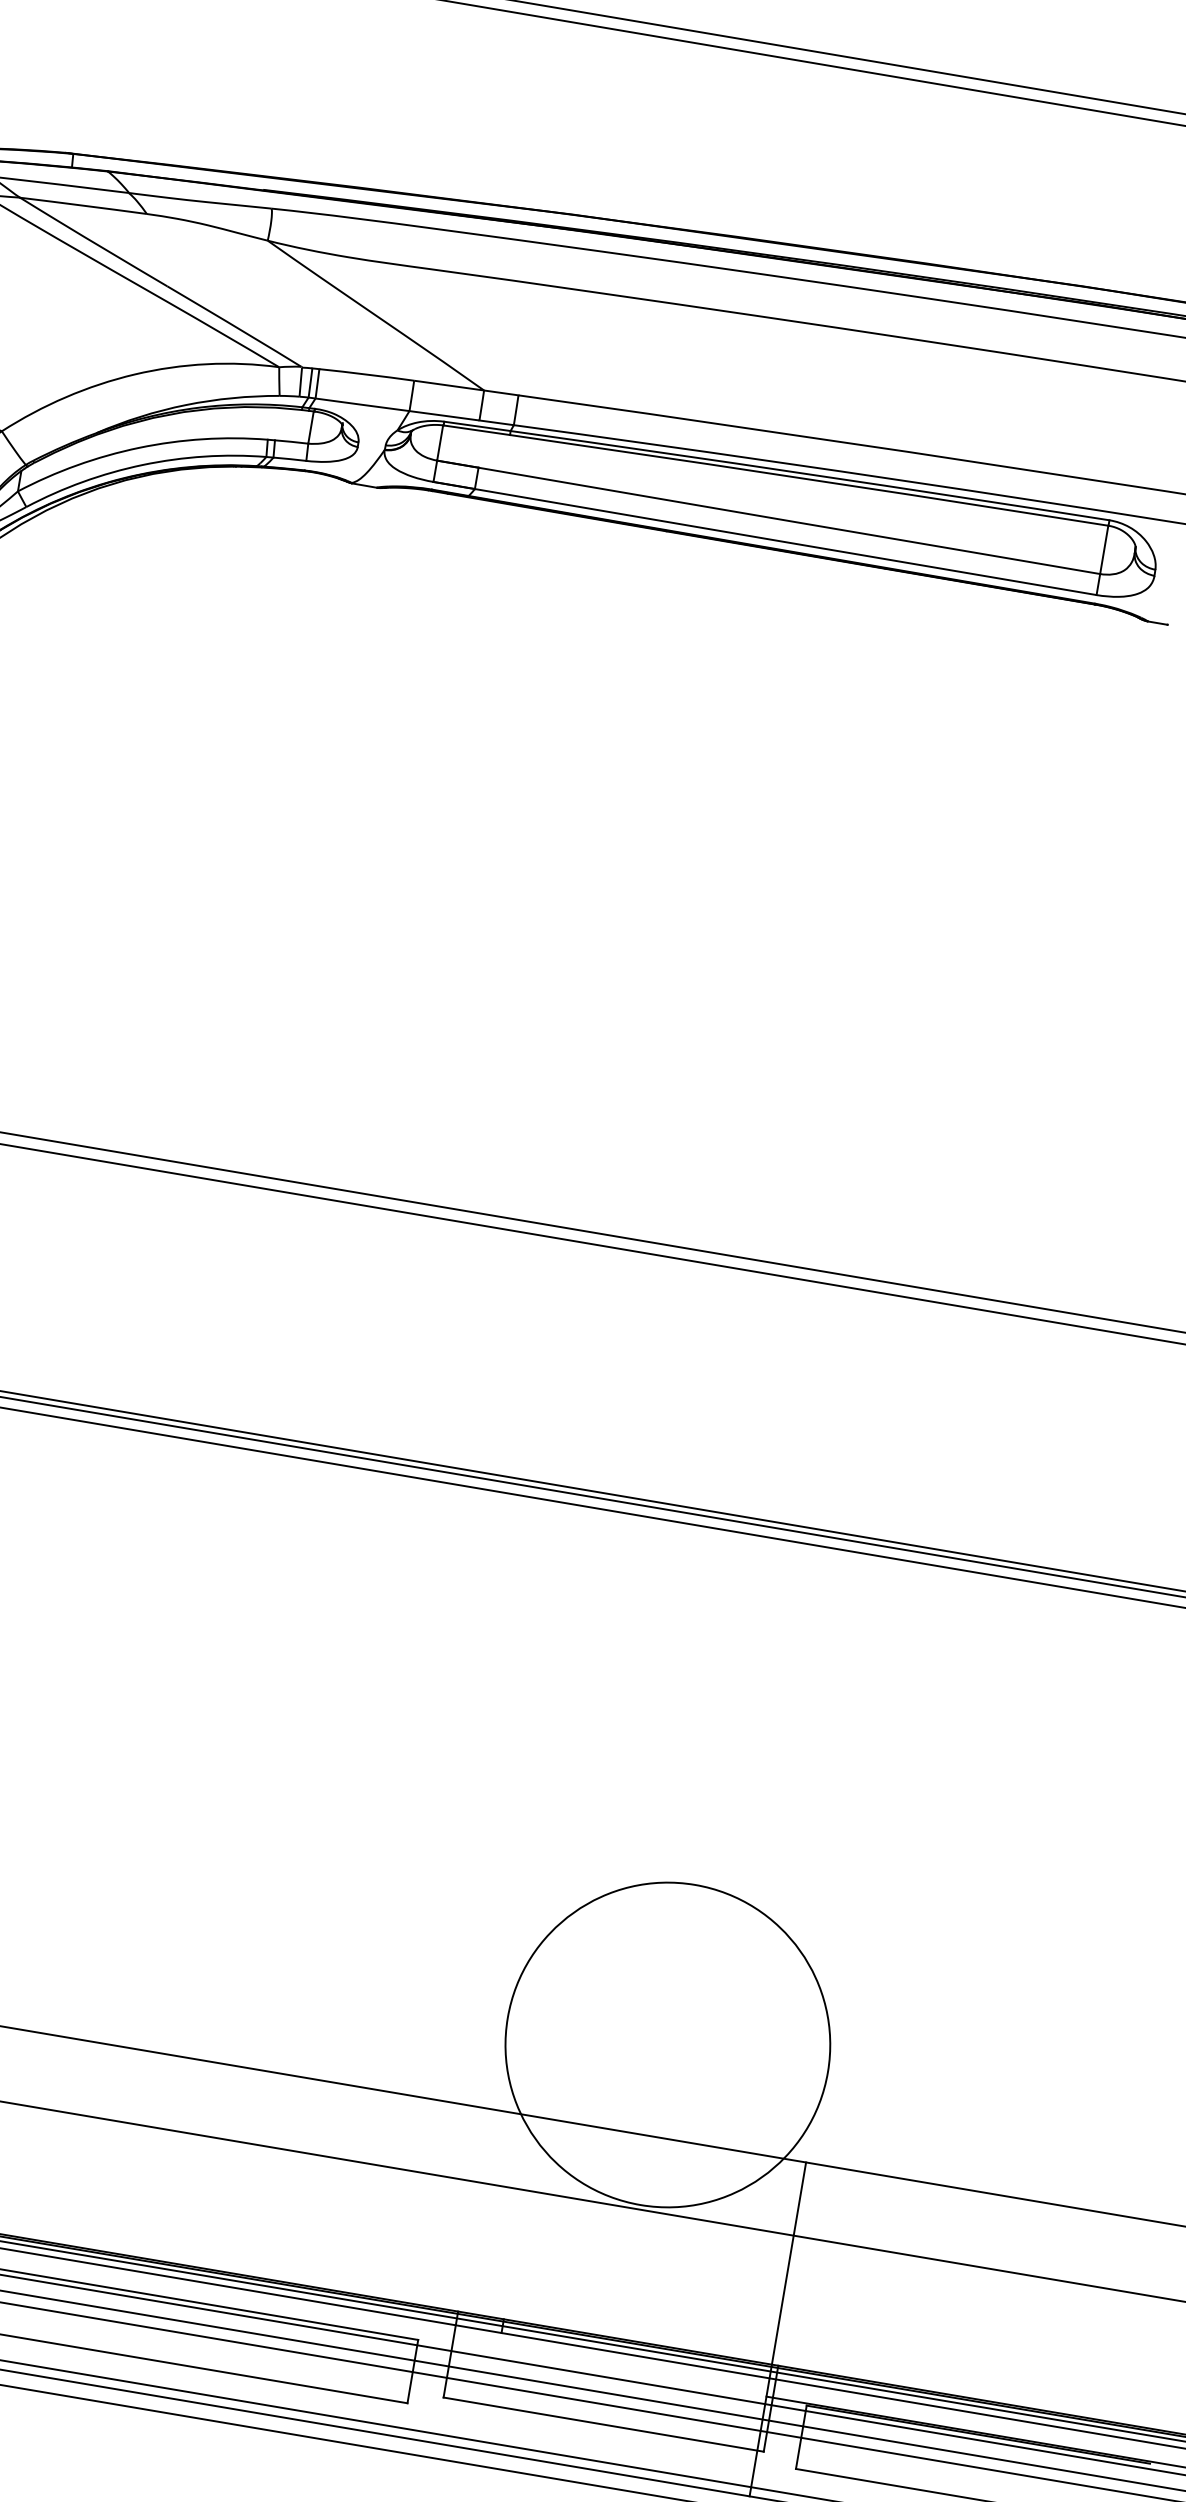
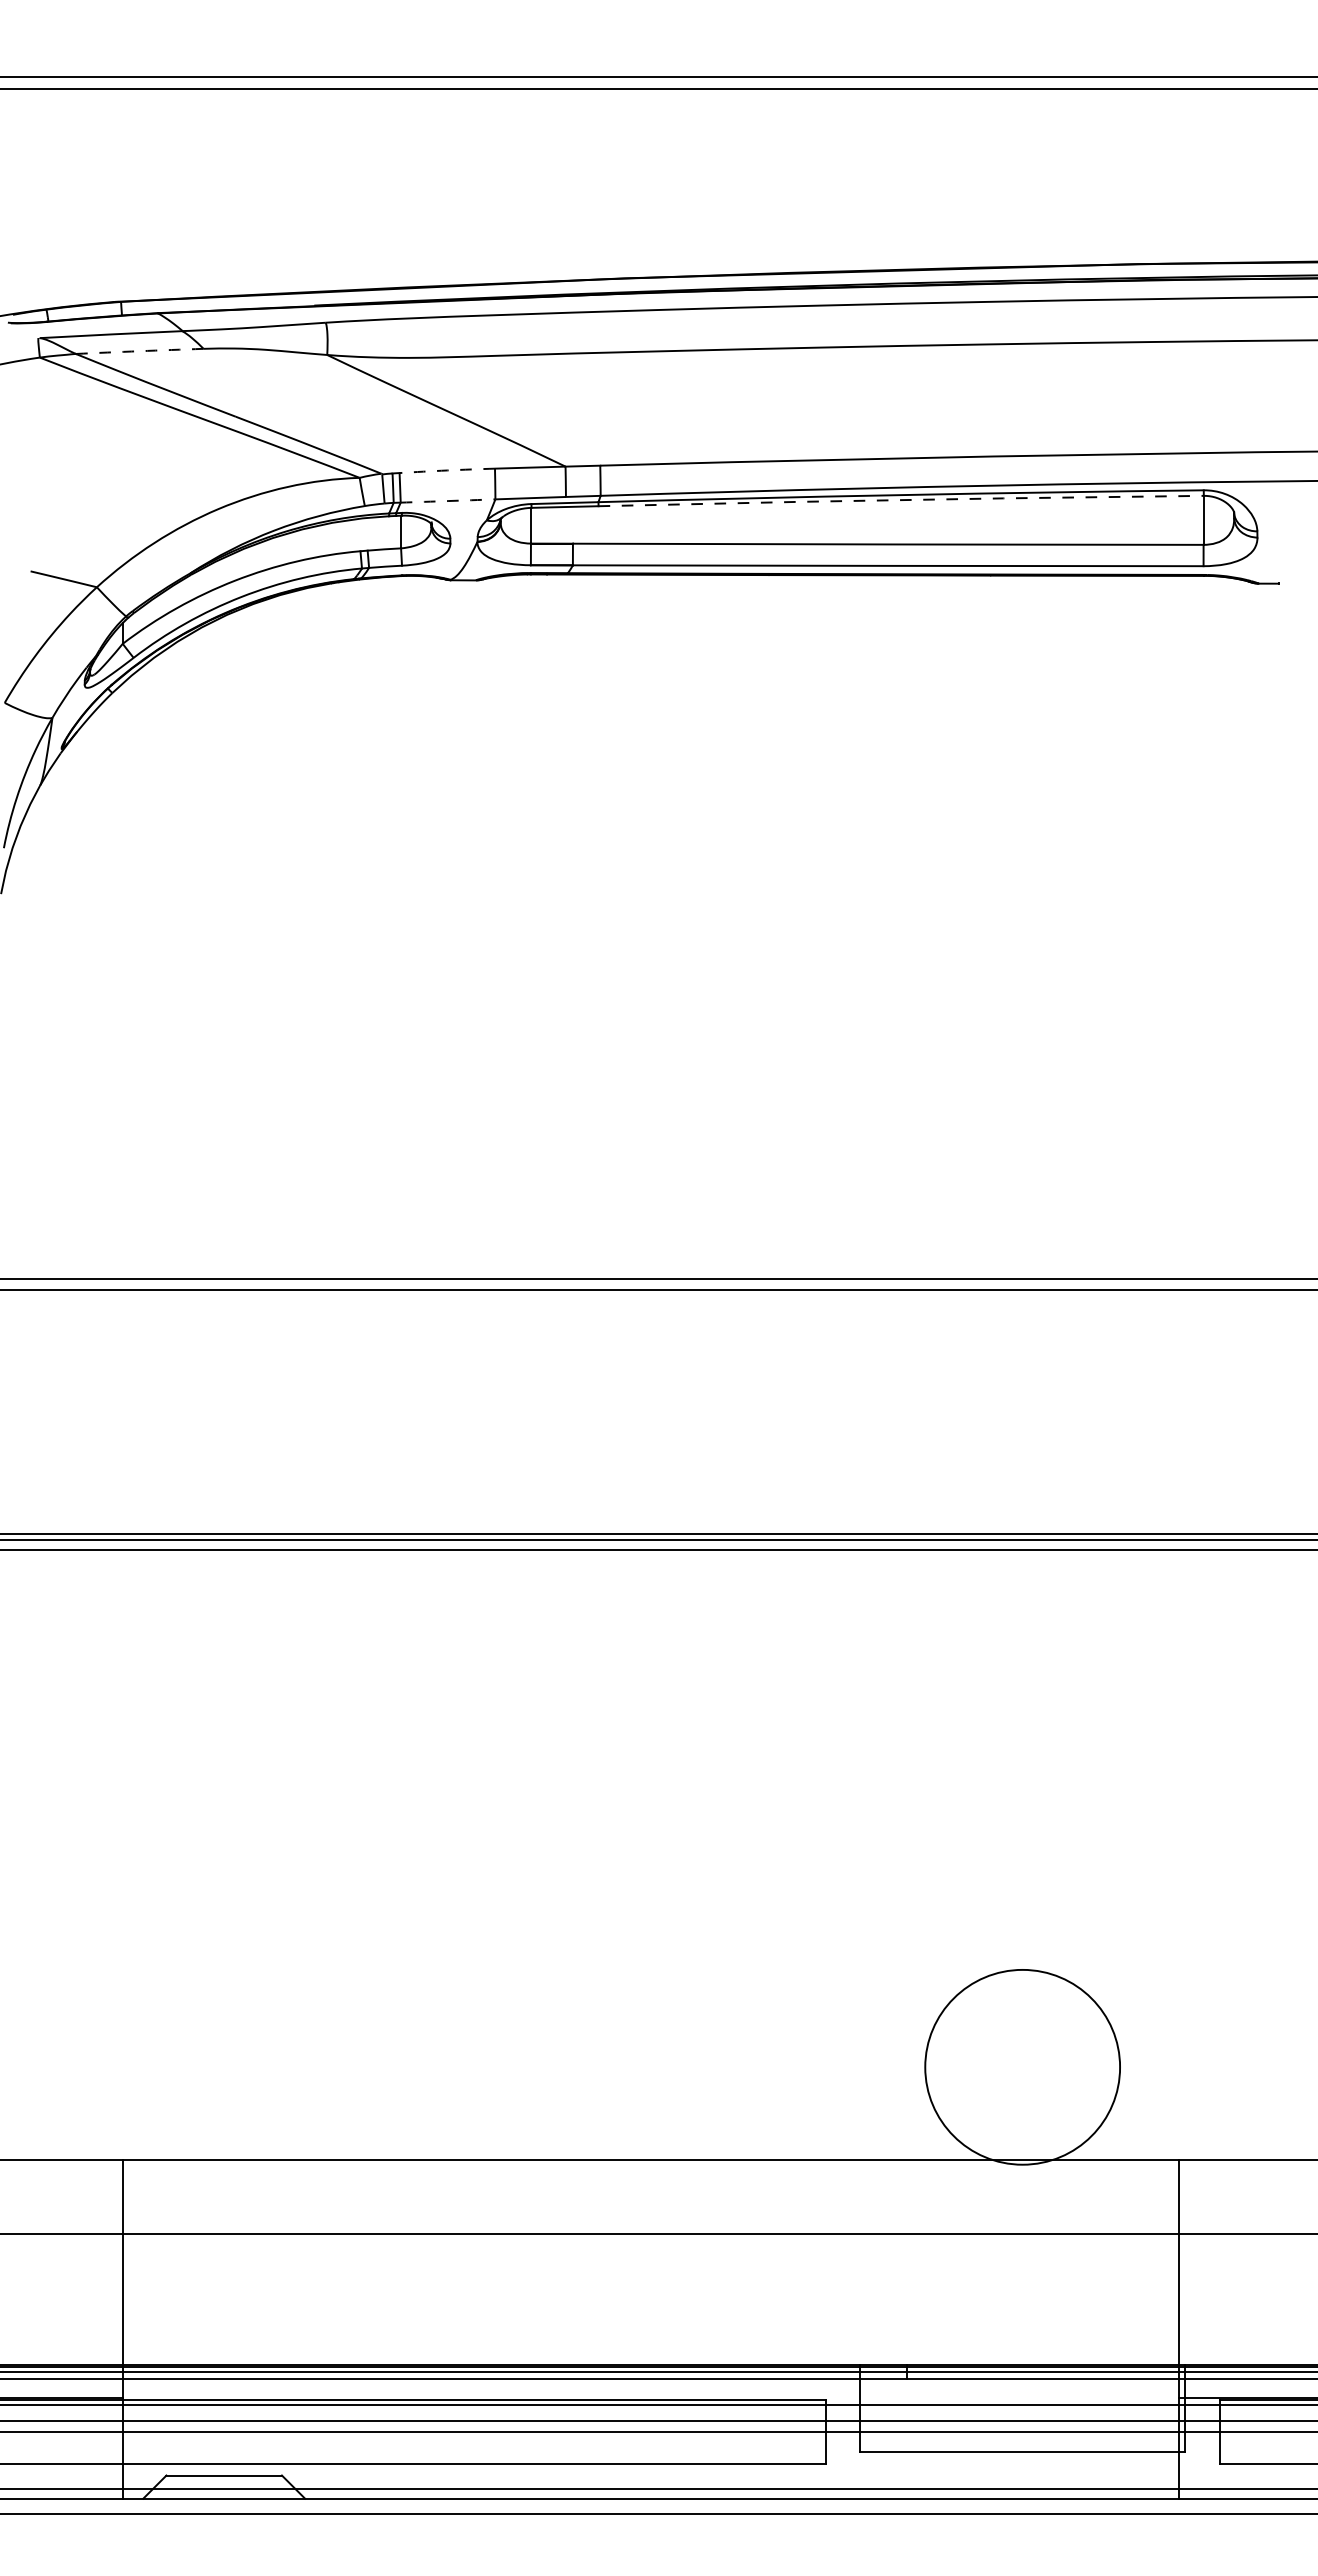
arc: (83, 205) -> (139, 351), solid -> dashed
arc: (367, 374) -> (447, 470), solid -> dashed
arc: (362, 405) -> (448, 501), solid -> dashed
line: (809, 479) -> (901, 500), solid -> dashed
circle: (667, 2044) -> (1022, 2066), size x0.6

